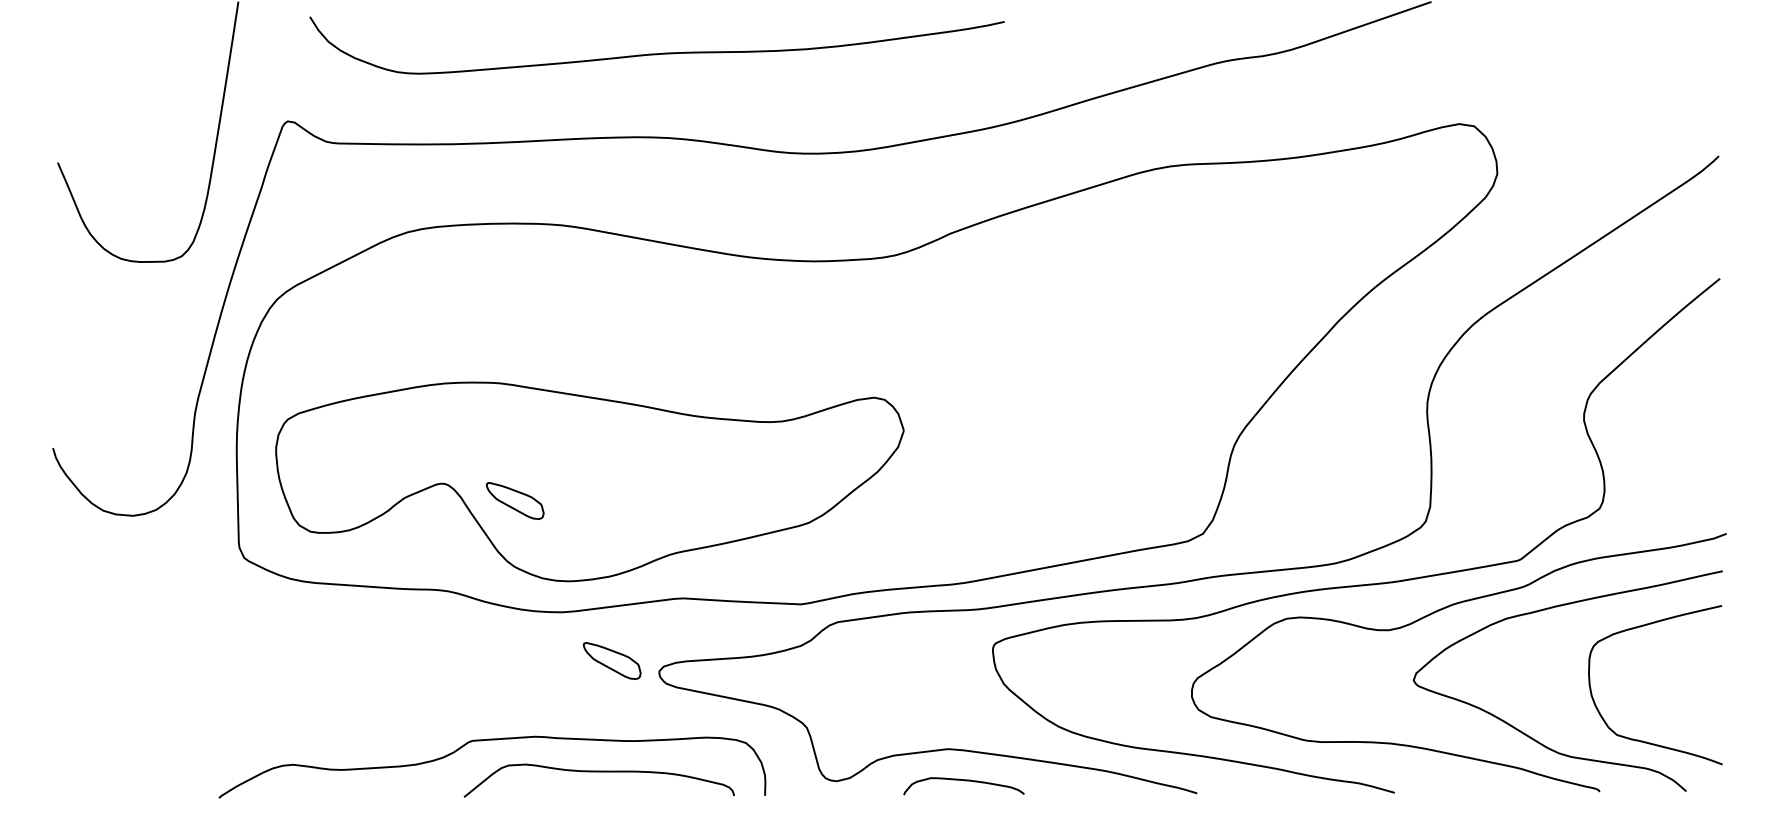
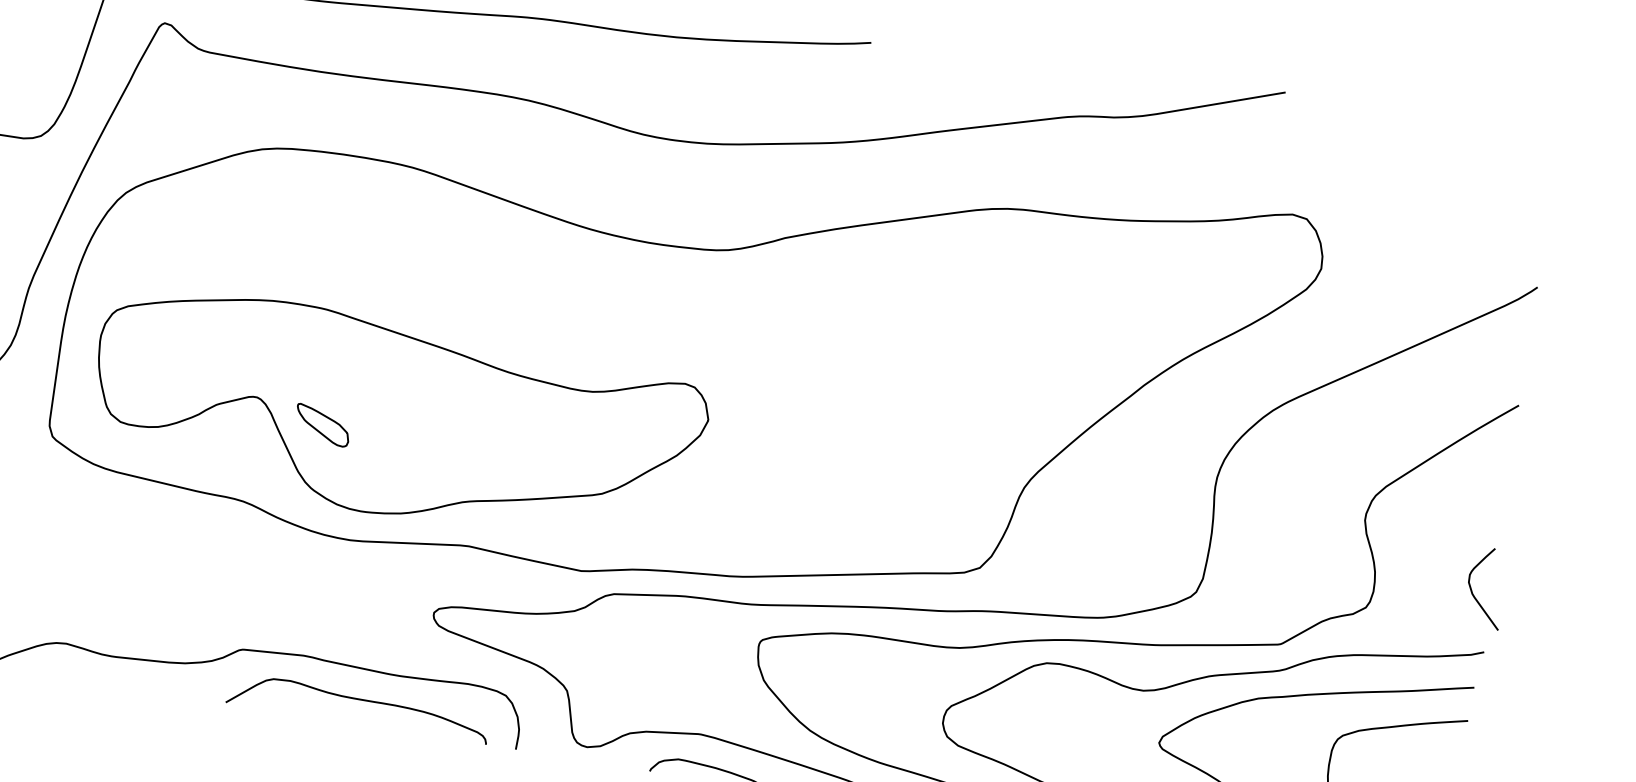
curve: (1704, 473) -> (1472, 590), added
part: (612, 660) -> (390, 594), removed

